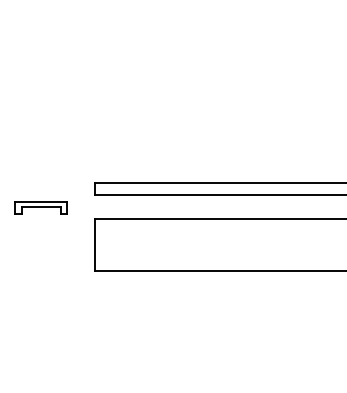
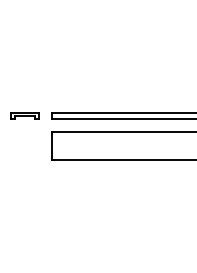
part: (40, 206) -> (24, 115), moved

